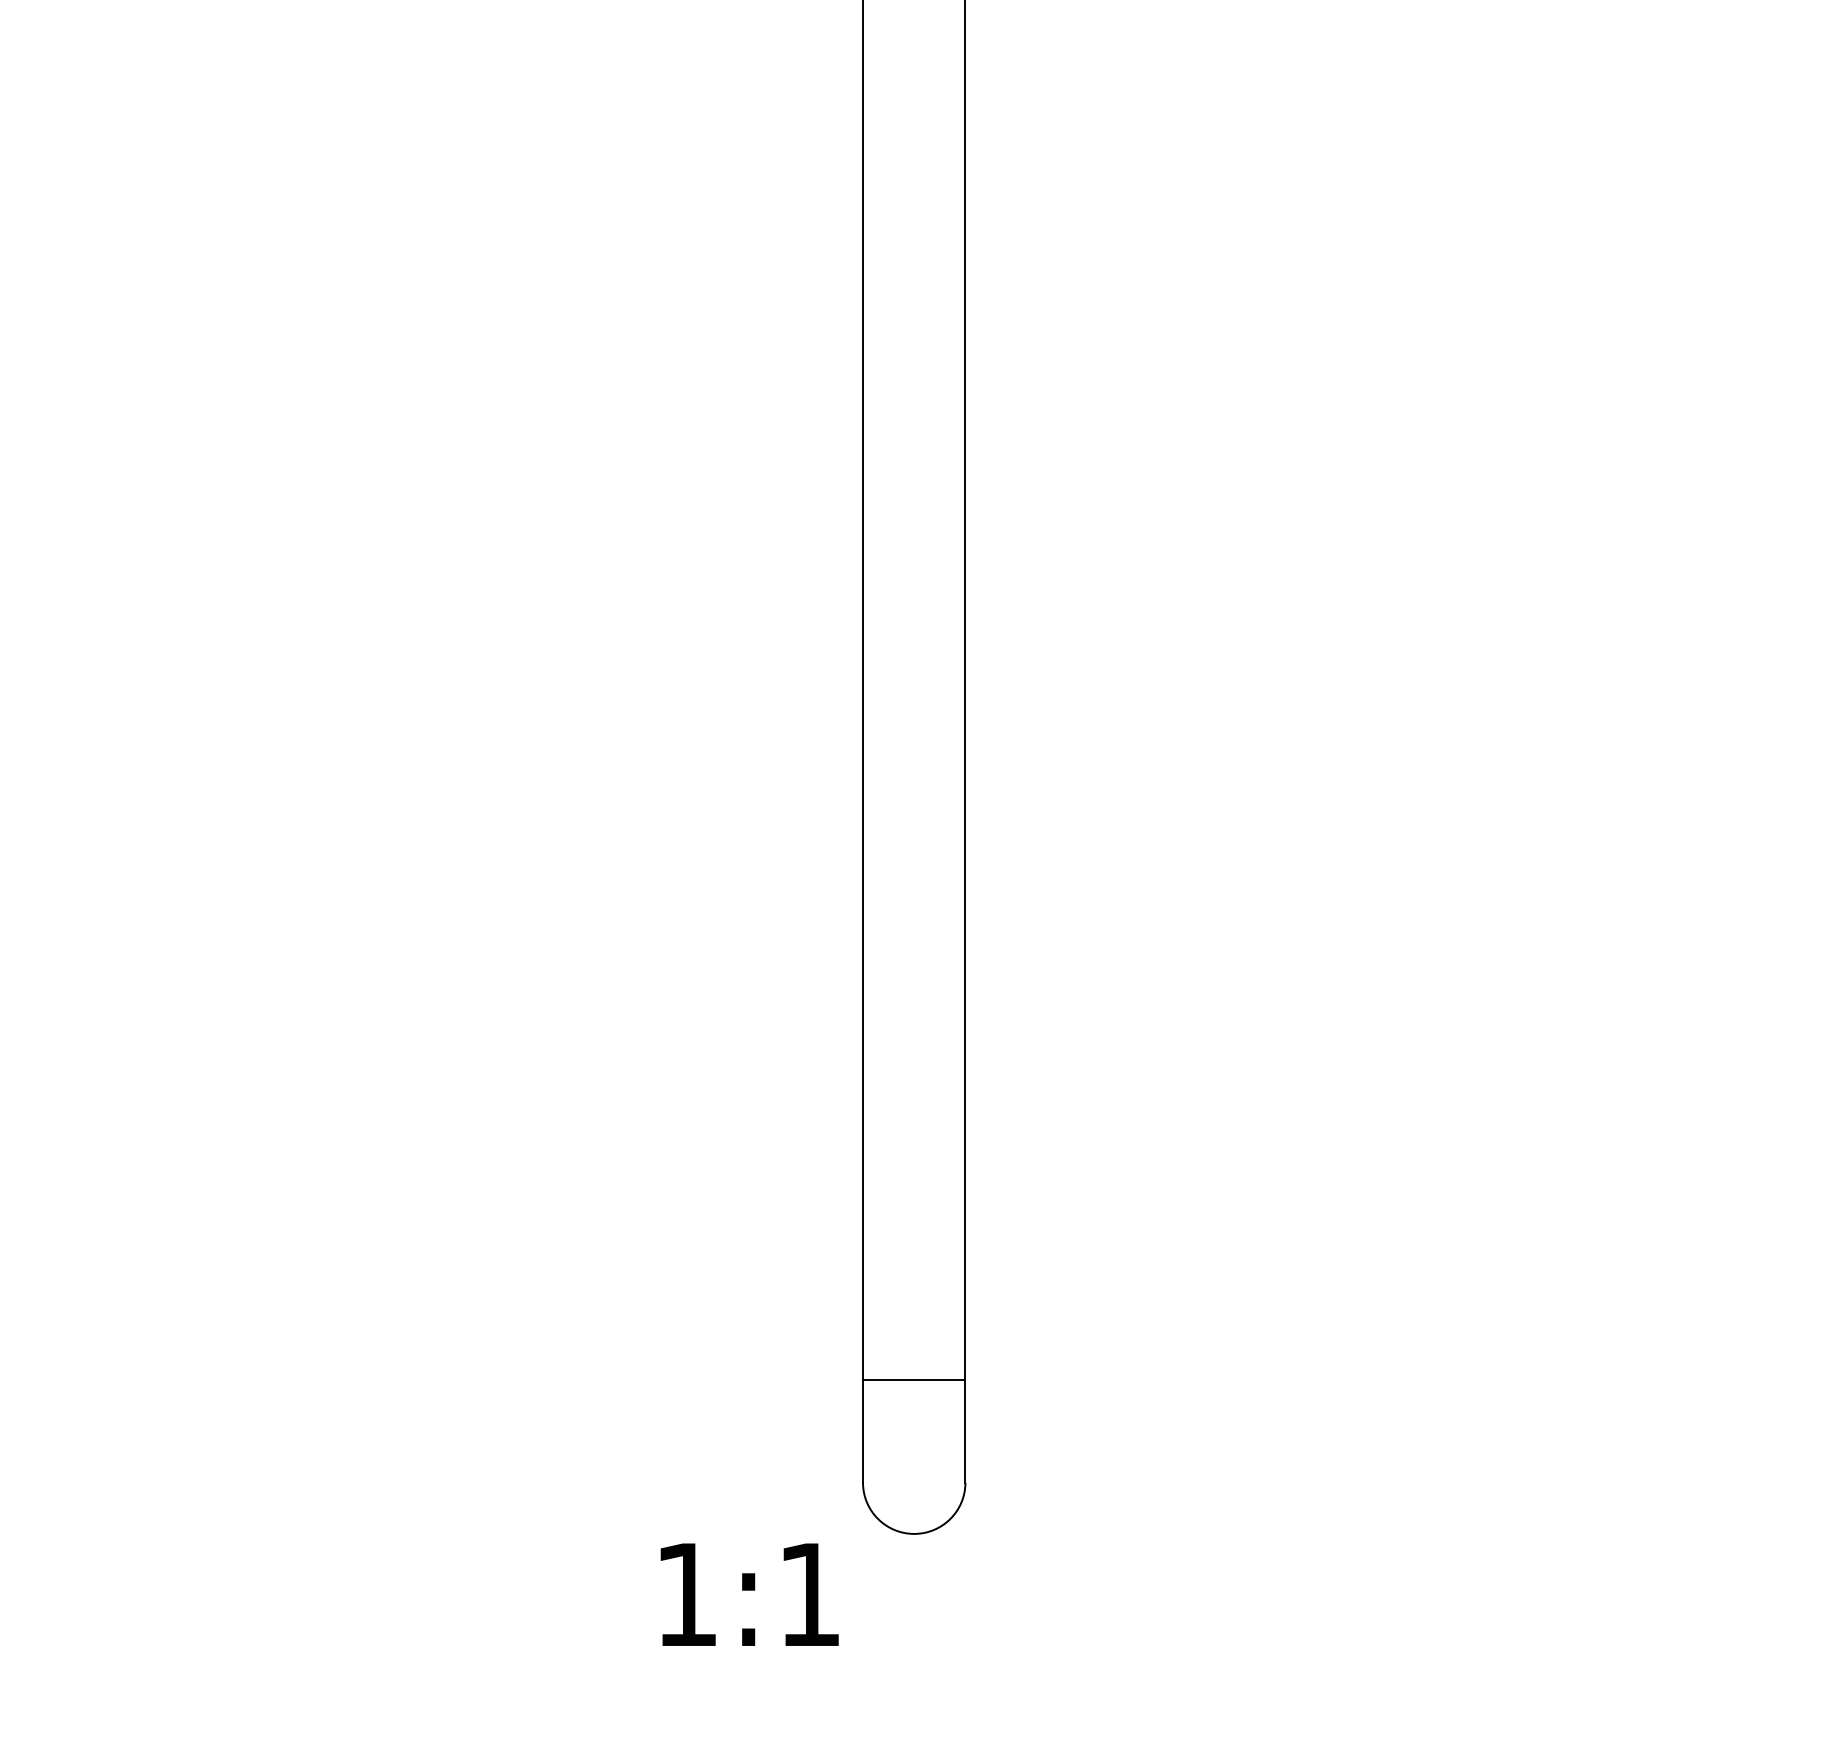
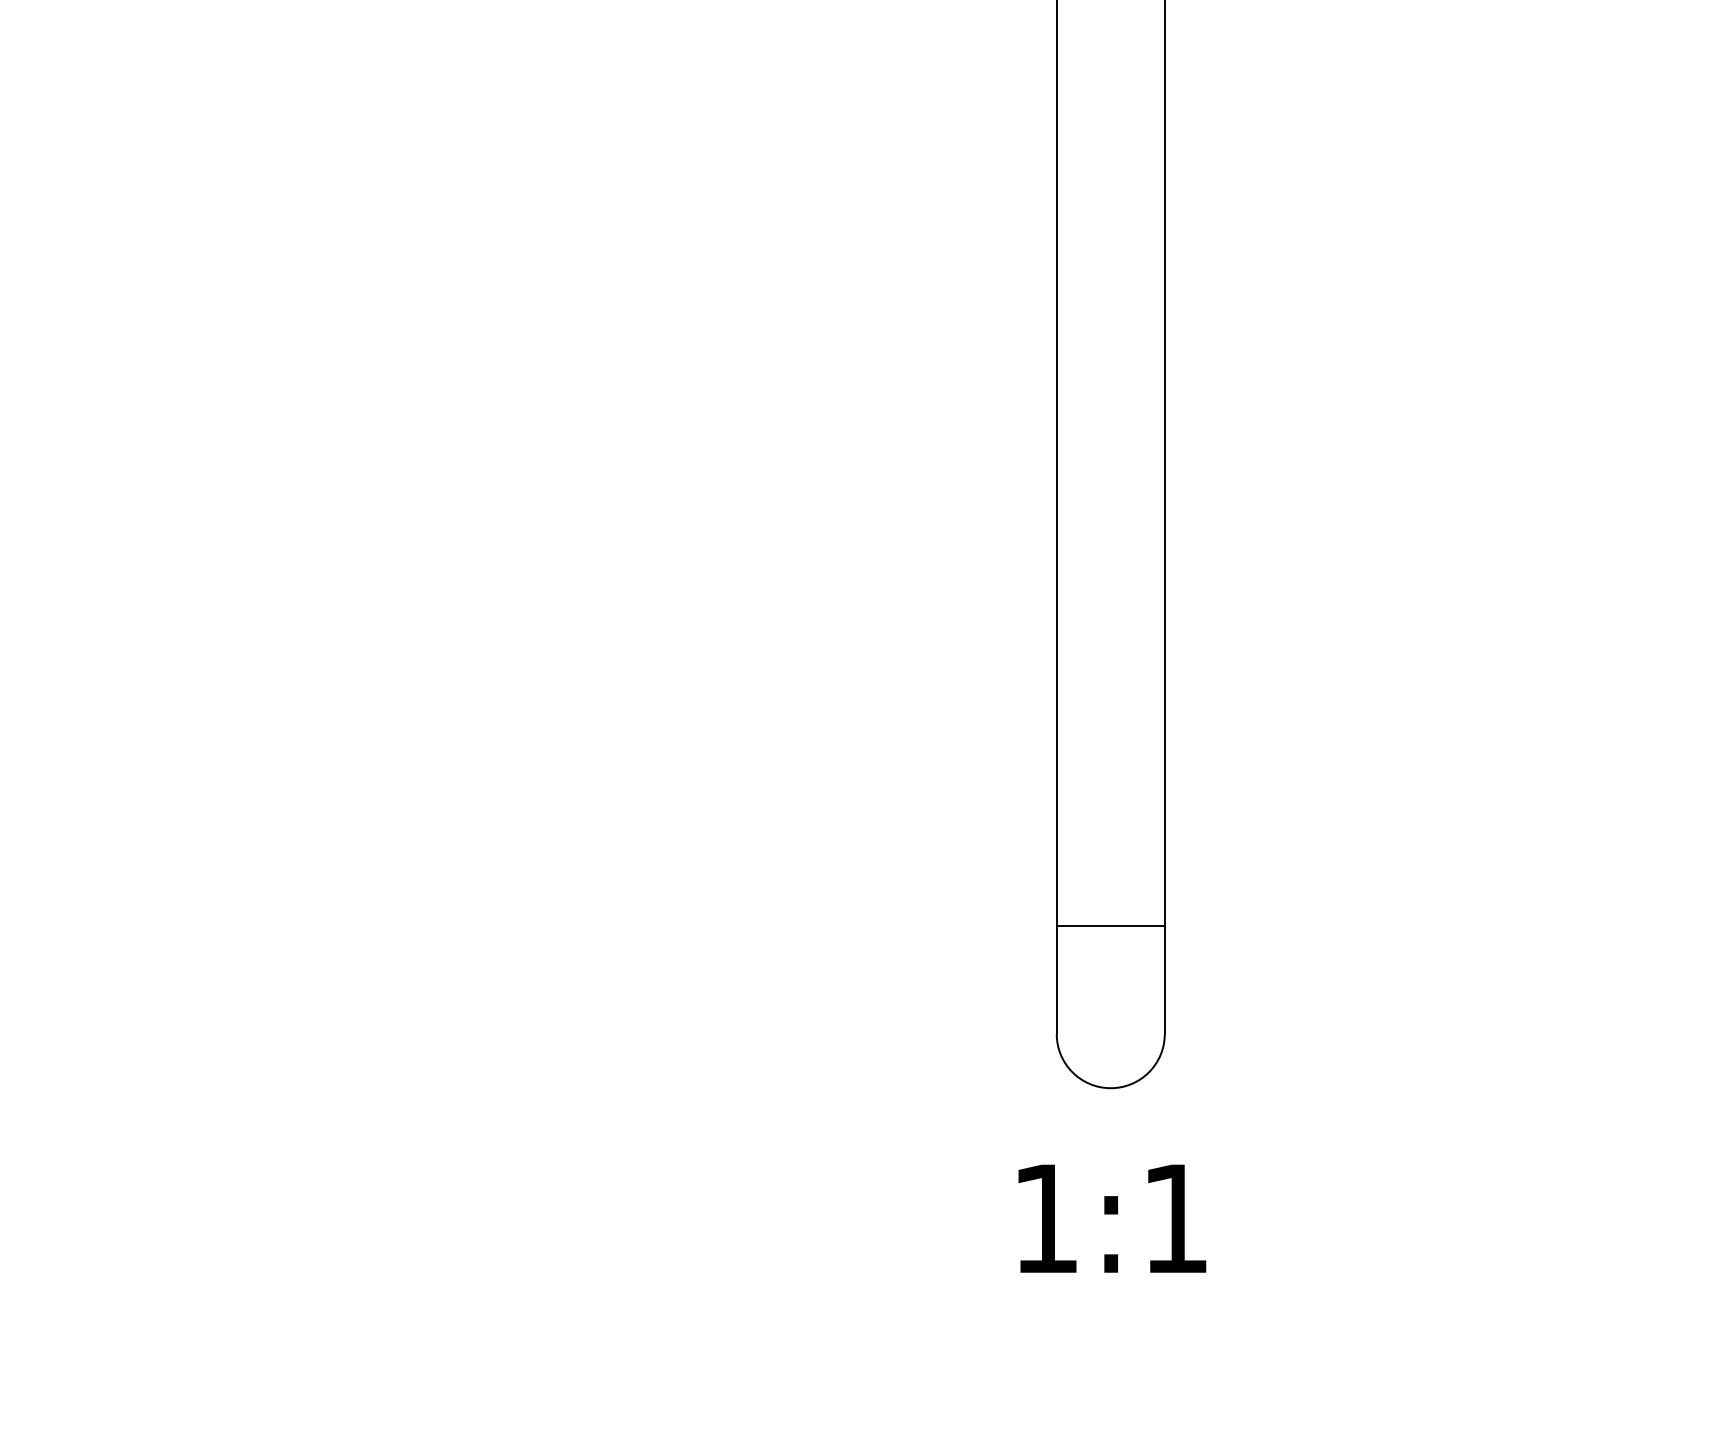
text: (749, 1594) -> (1112, 1218), moved

